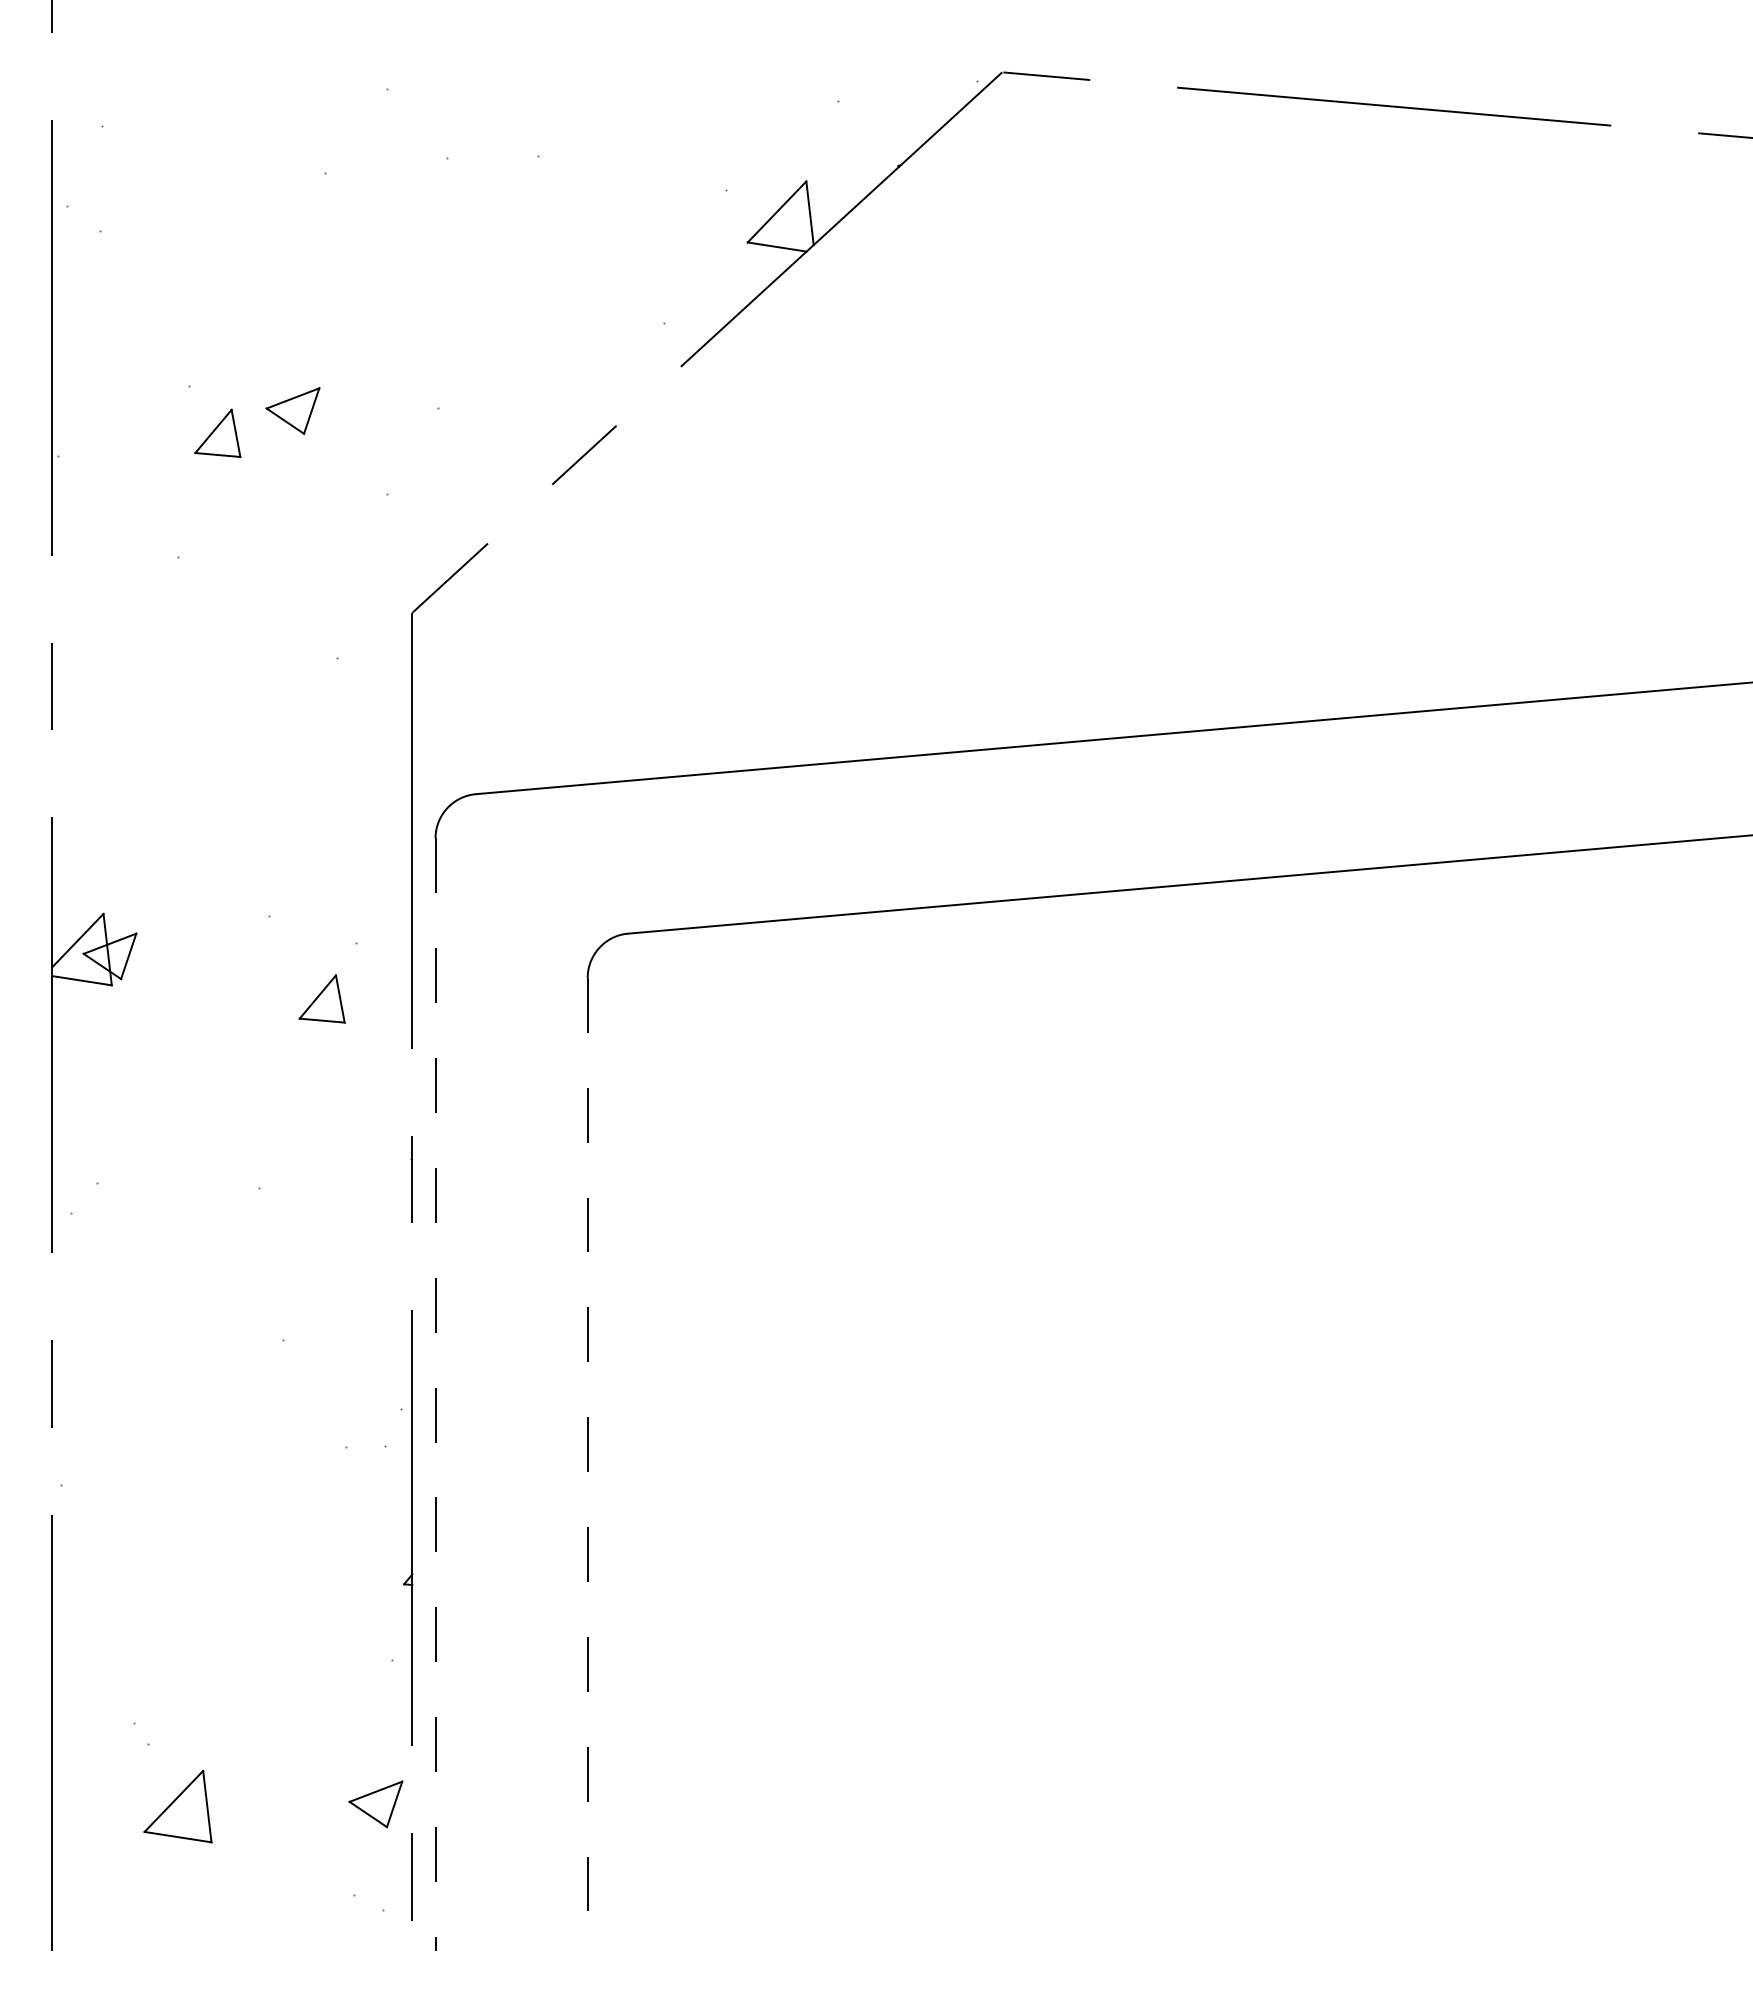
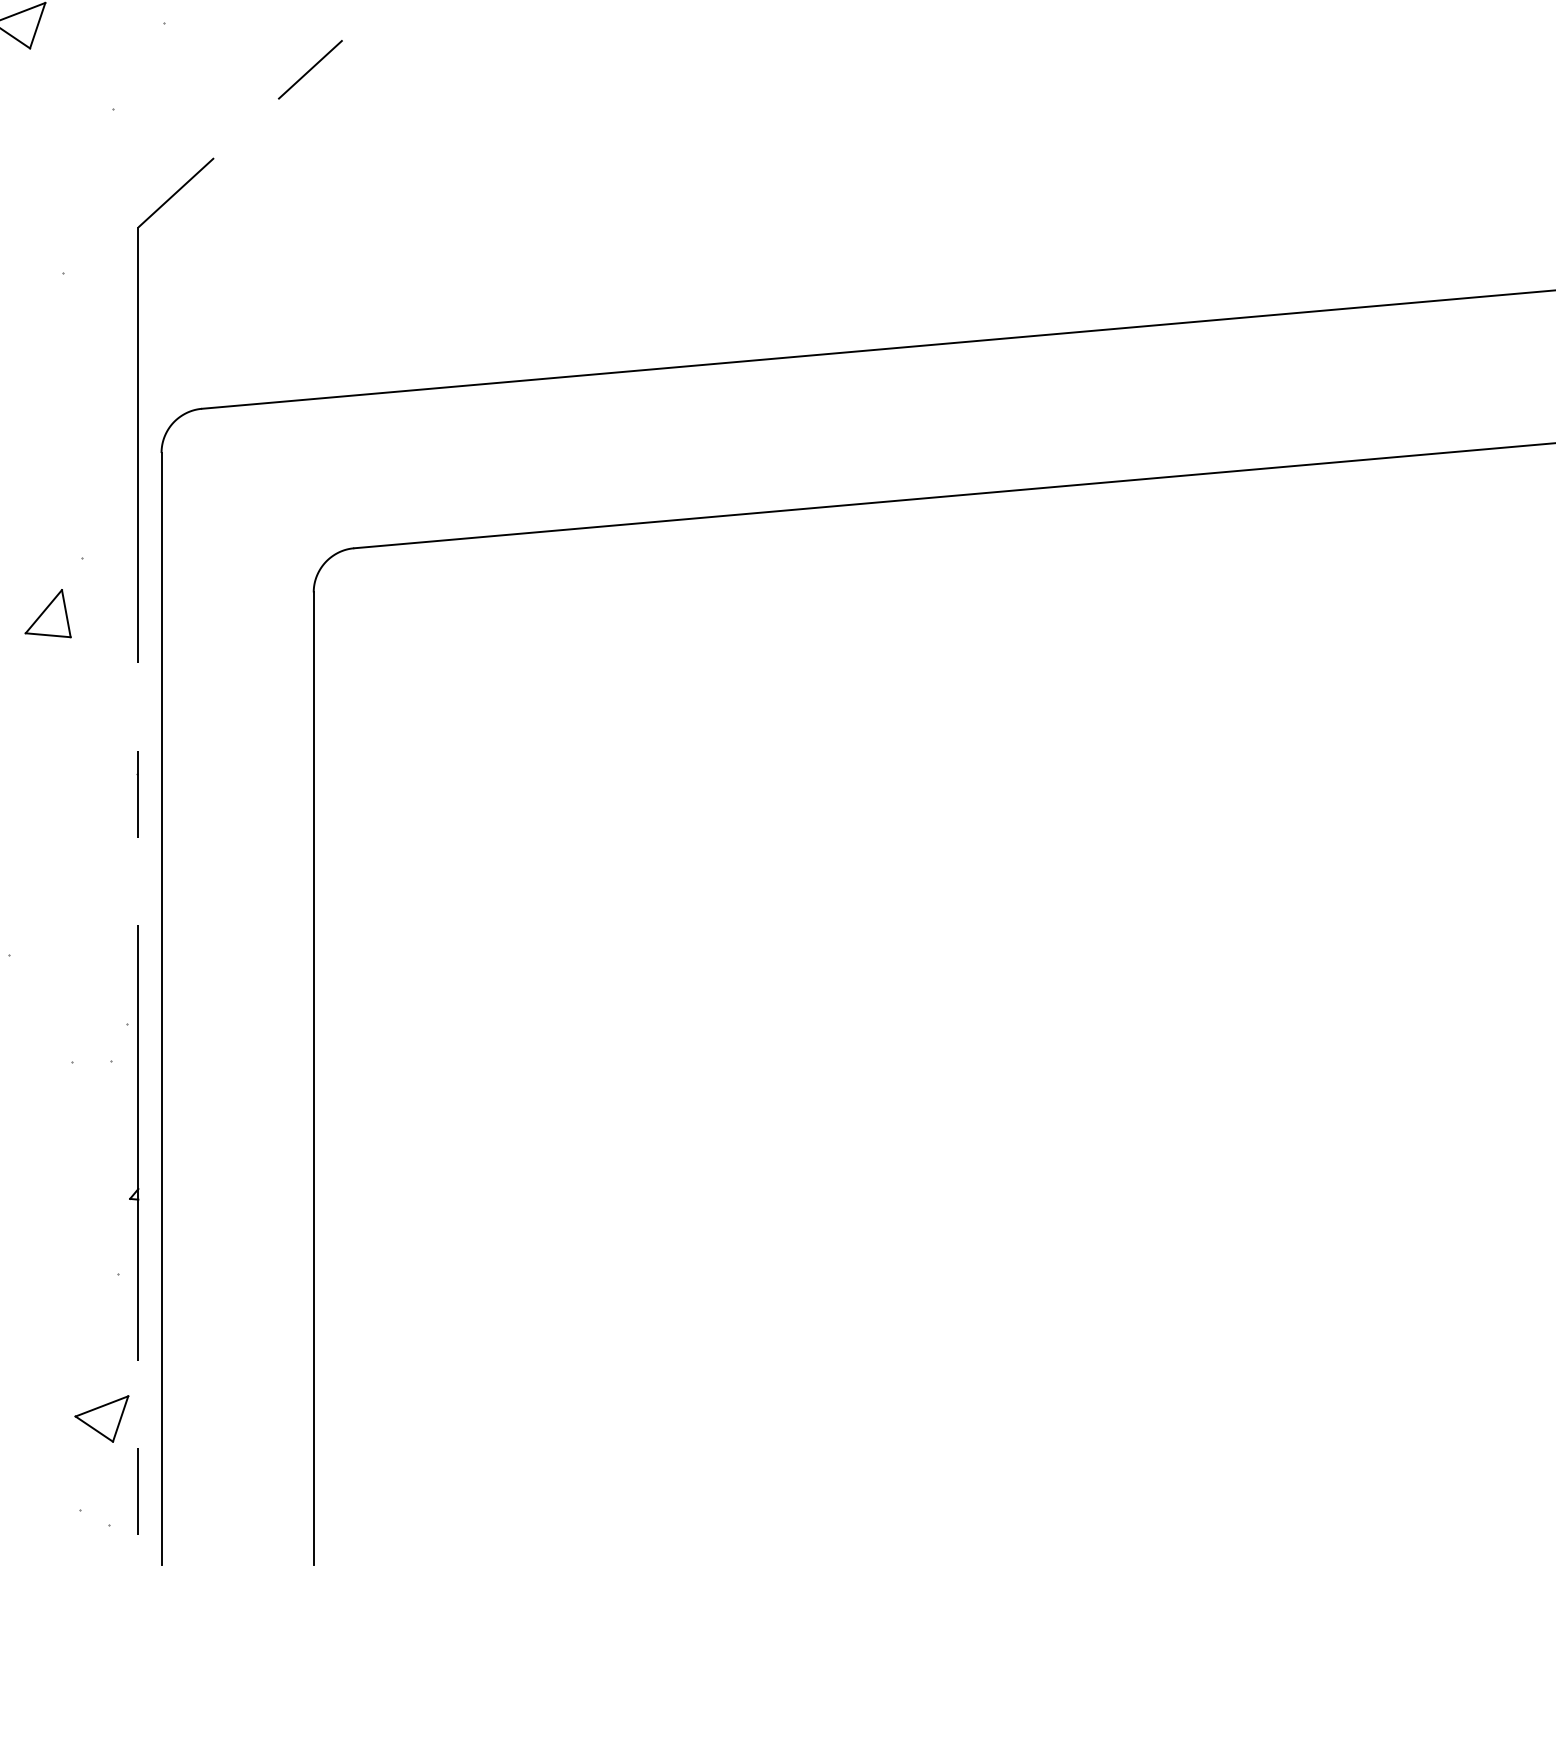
line: (435, 1395) -> (161, 1010), dashed -> solid
line: (587, 1464) -> (313, 1079), dashed -> solid

